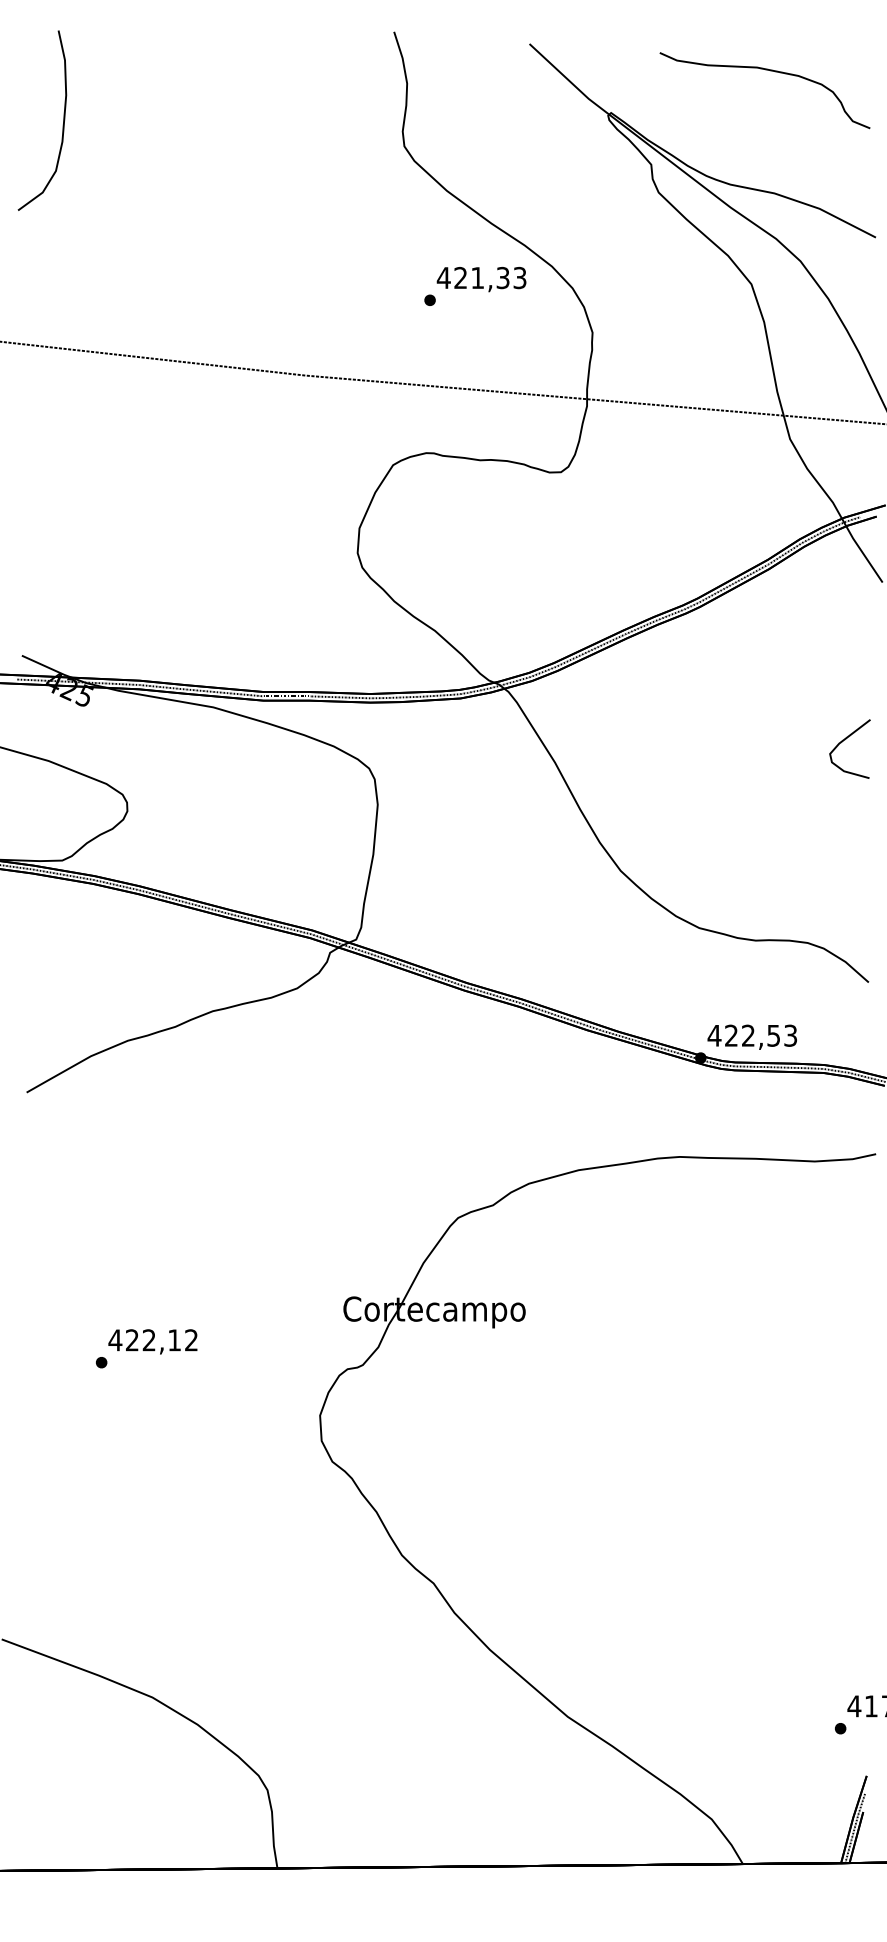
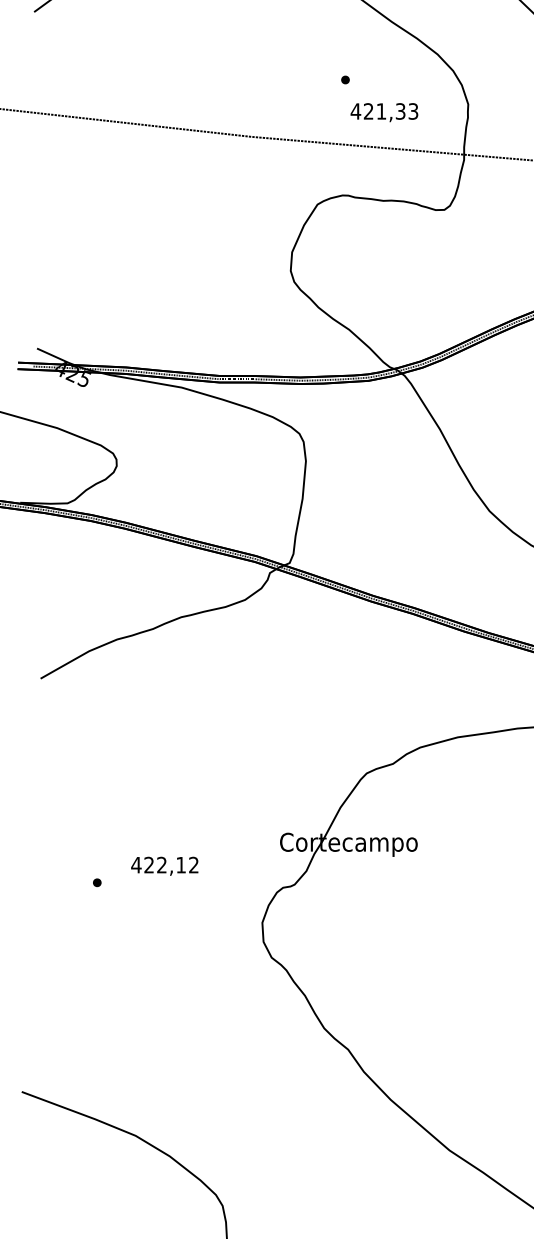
text: (481, 279) -> (384, 112), moved
text: (152, 1341) -> (164, 866), moved

